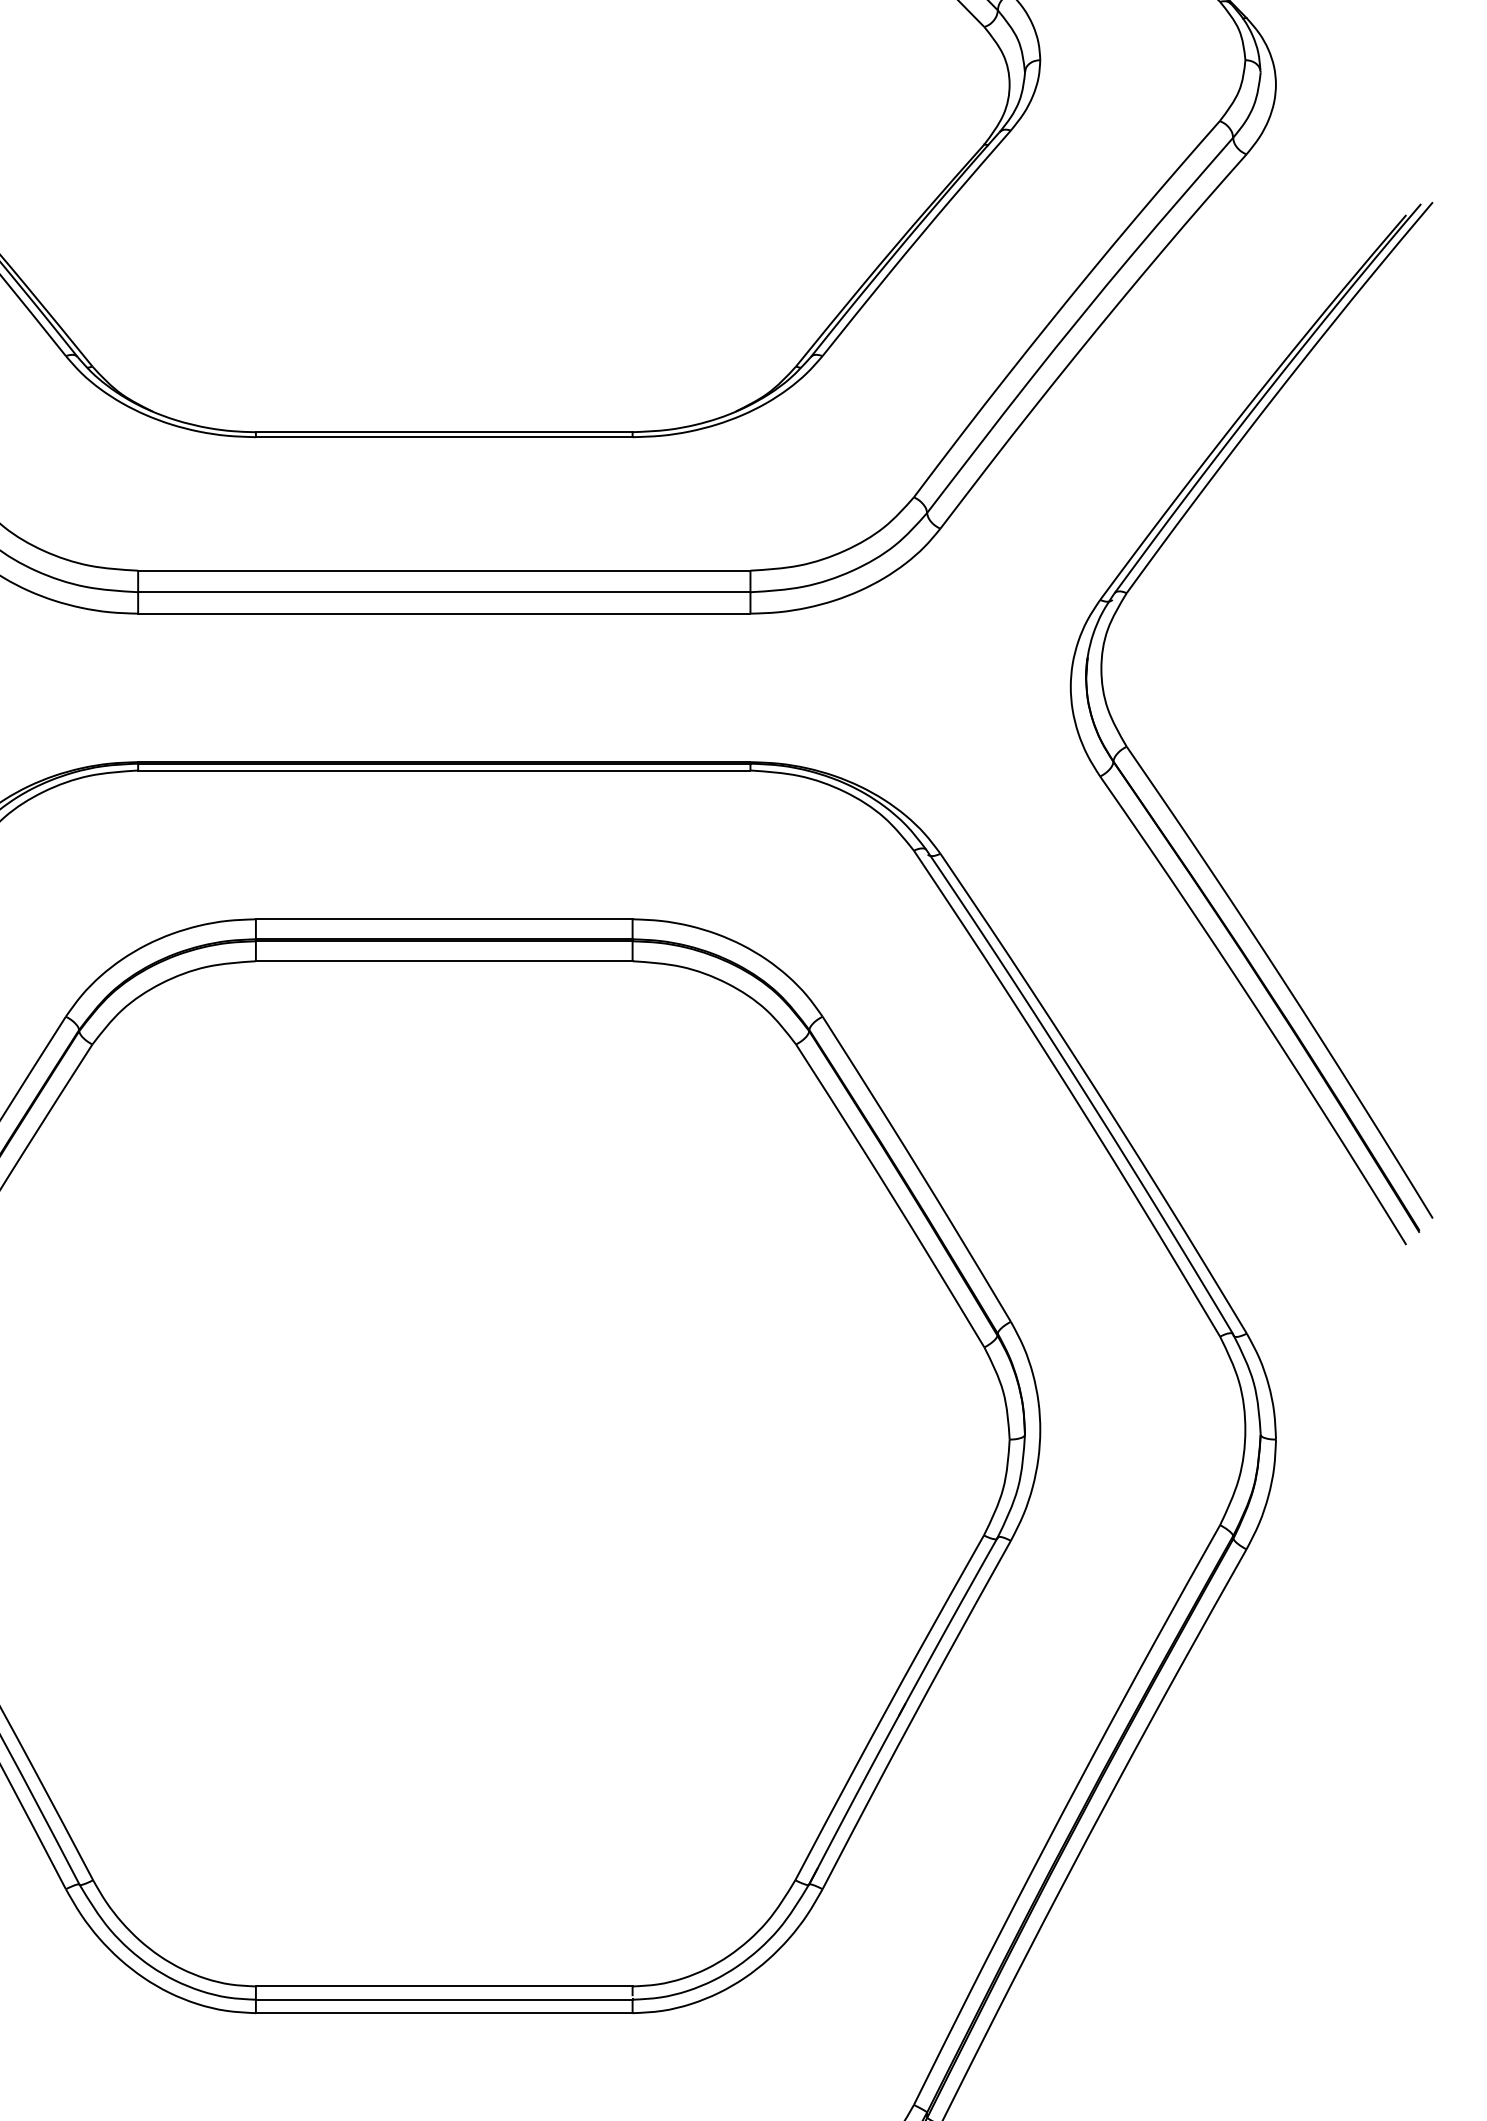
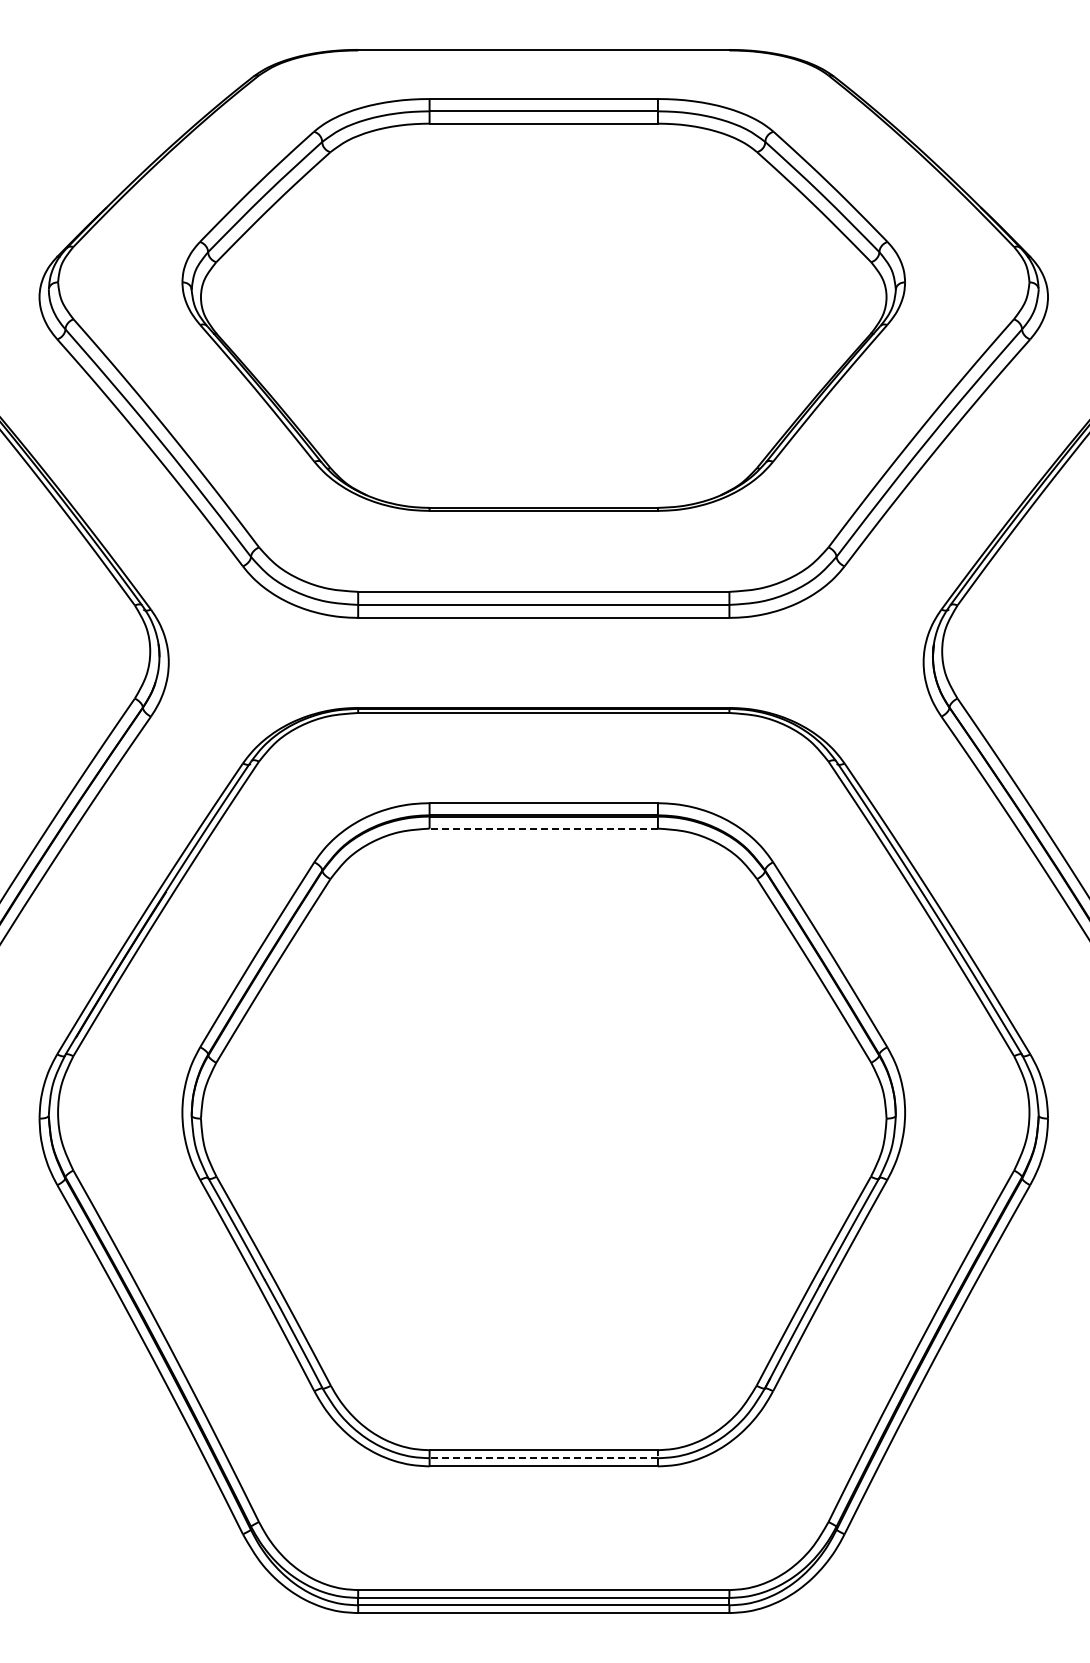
line: (443, 961) -> (543, 828), solid -> dashed
line: (443, 2000) -> (543, 1458), solid -> dashed

